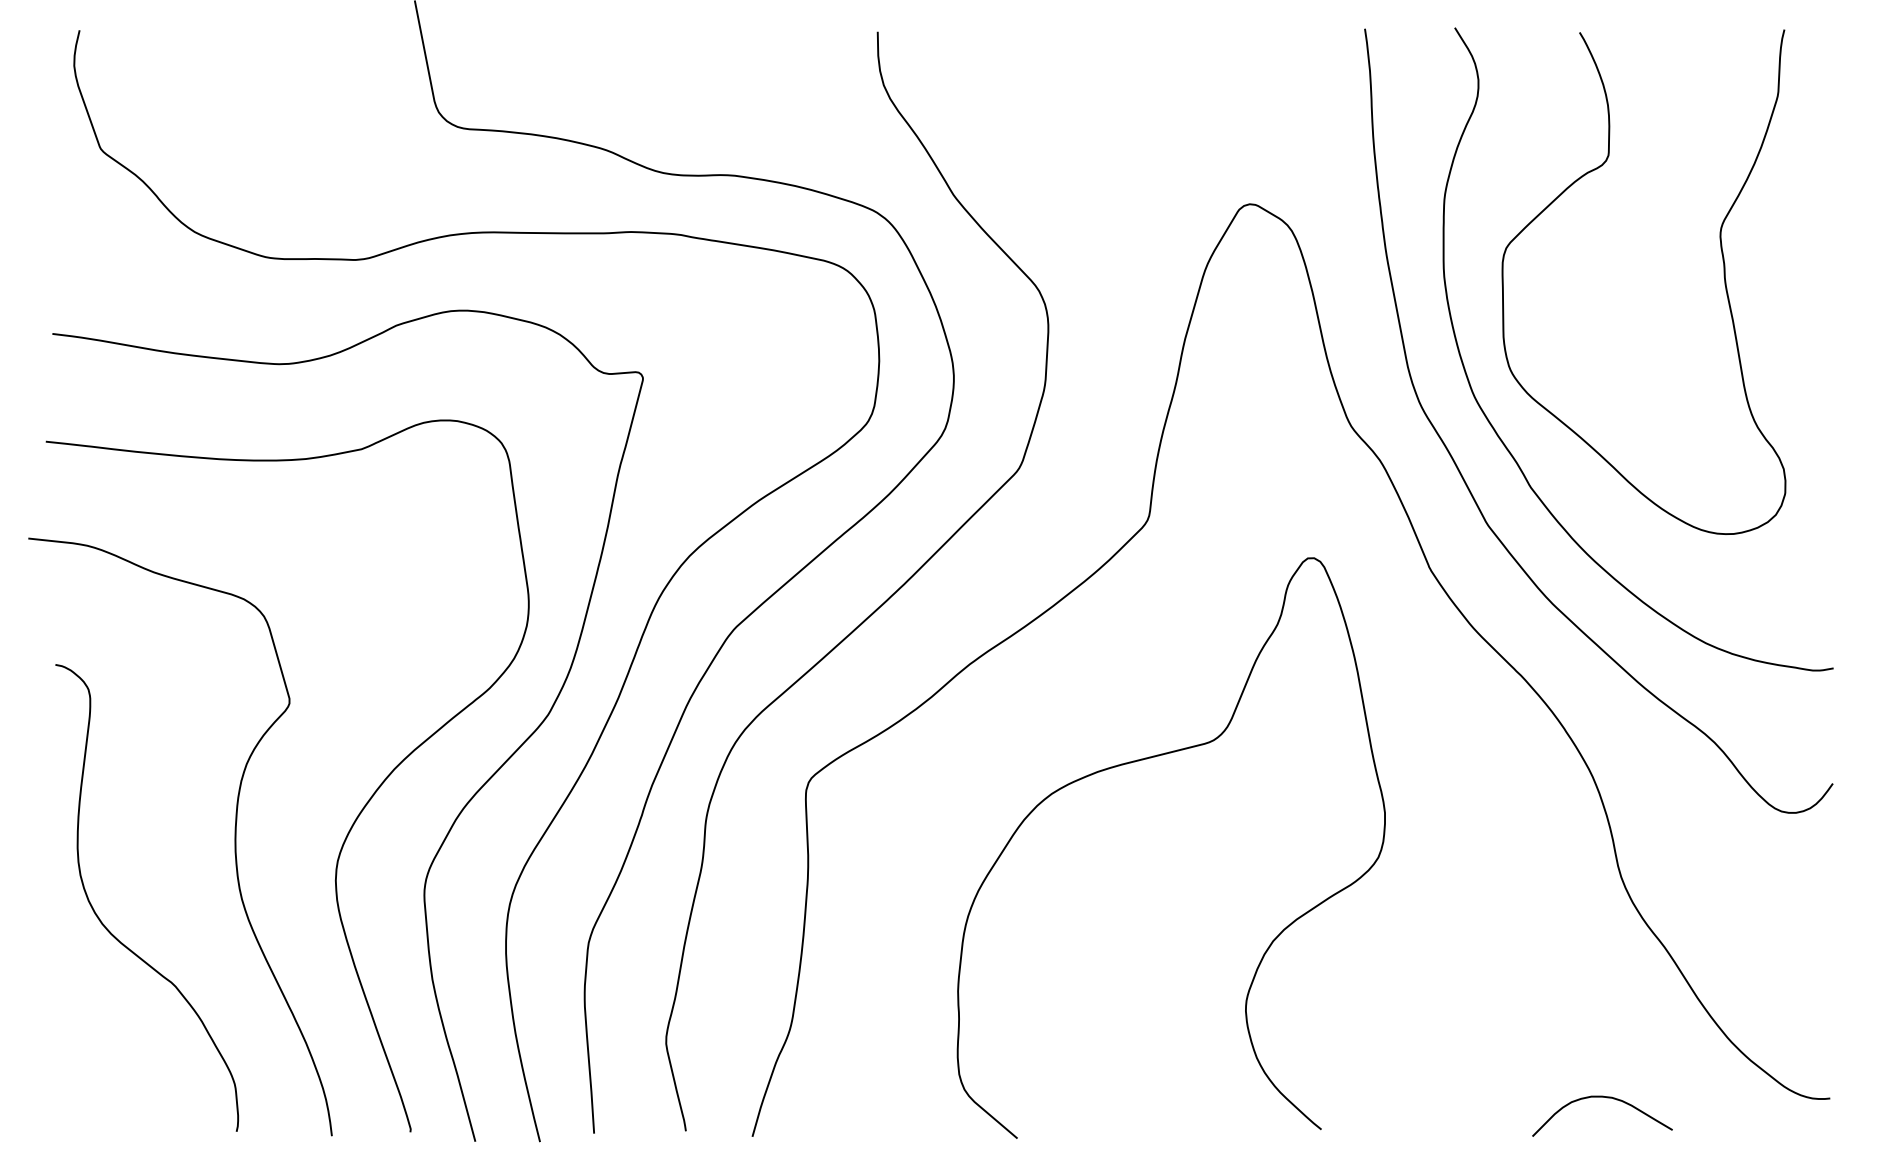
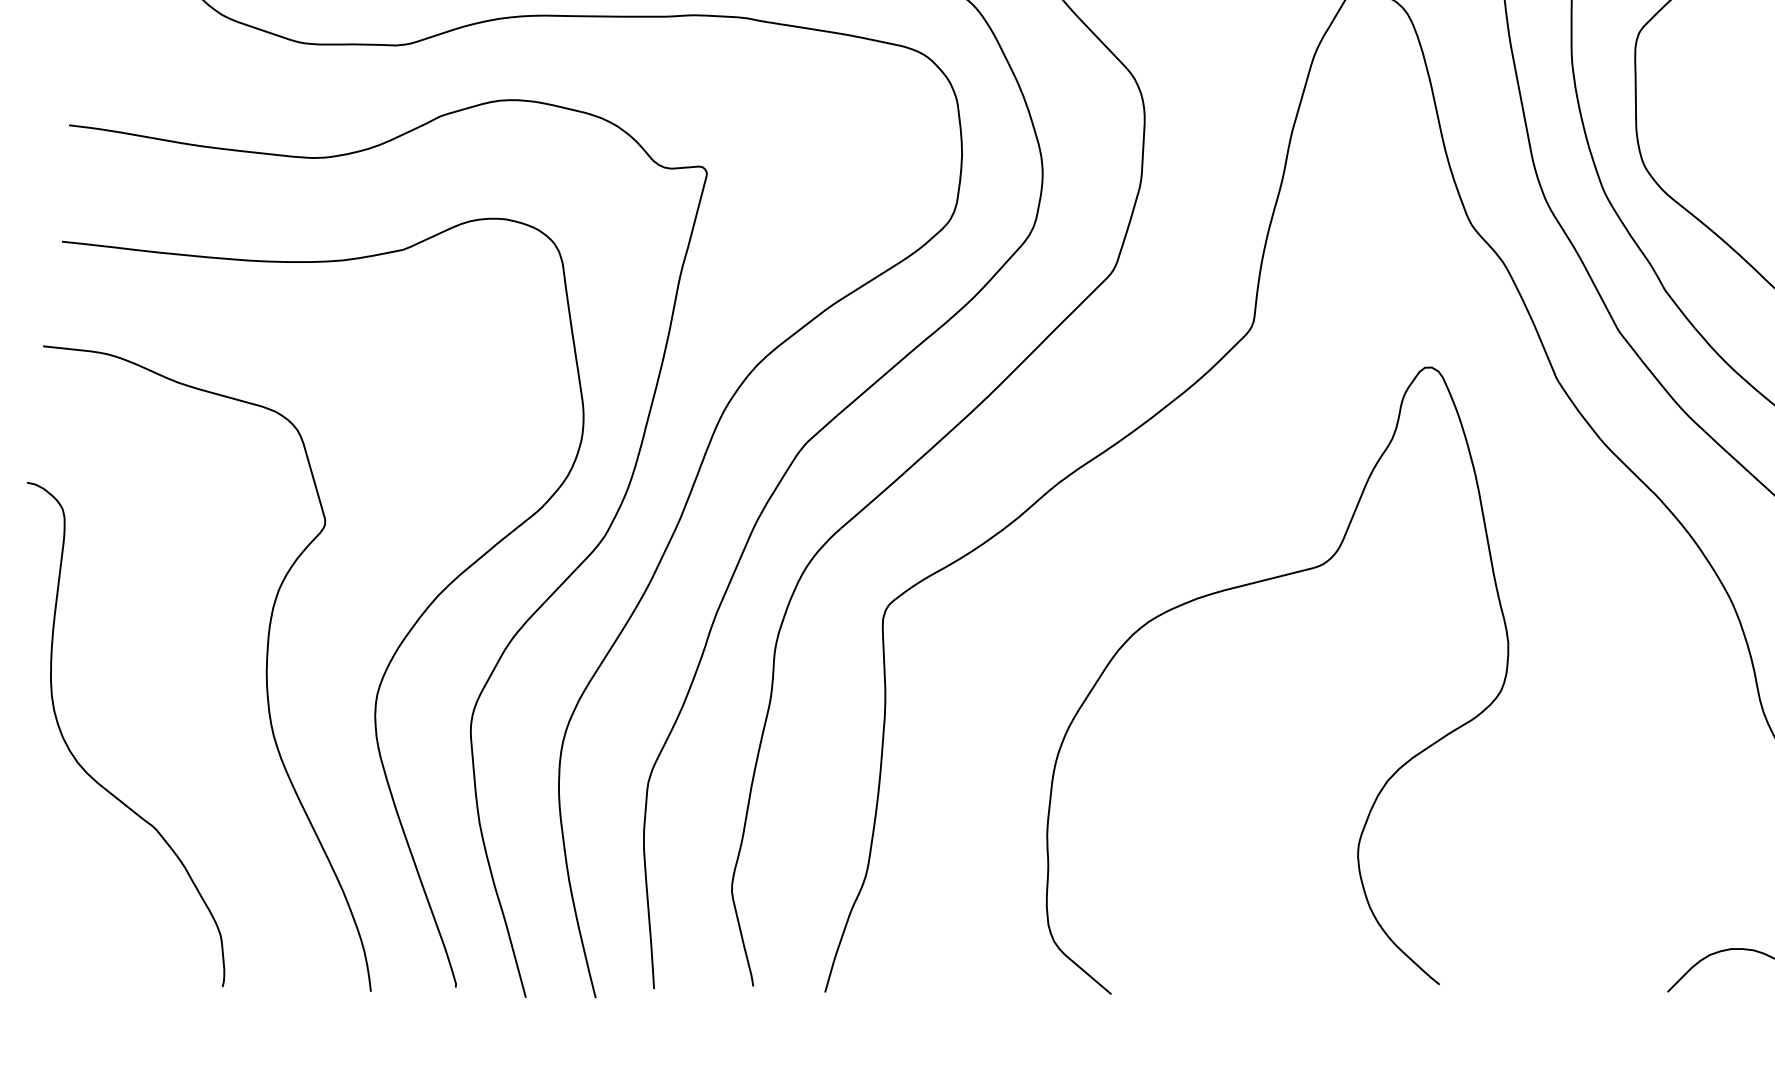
curve: (111, 932) -> (87, 771), moved

